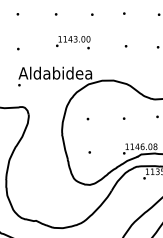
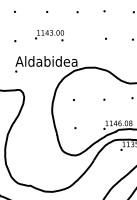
text: (73, 42) -> (49, 35), moved

